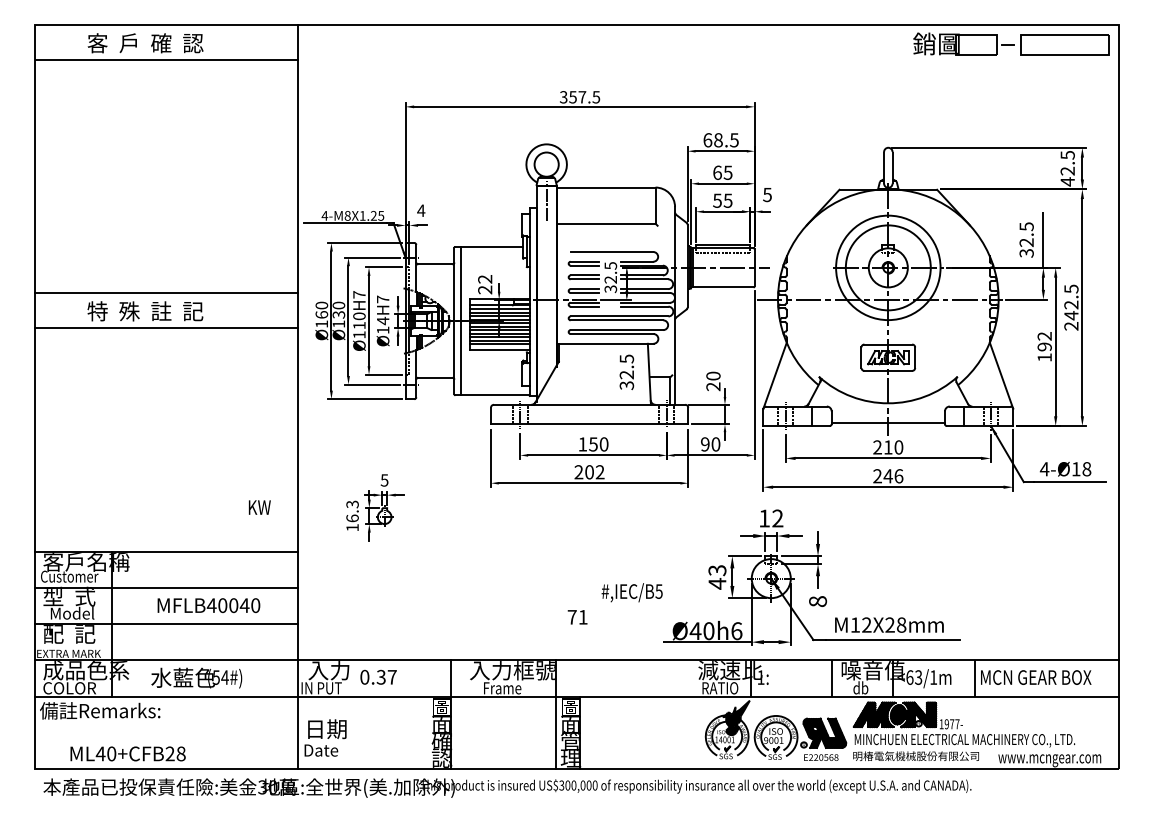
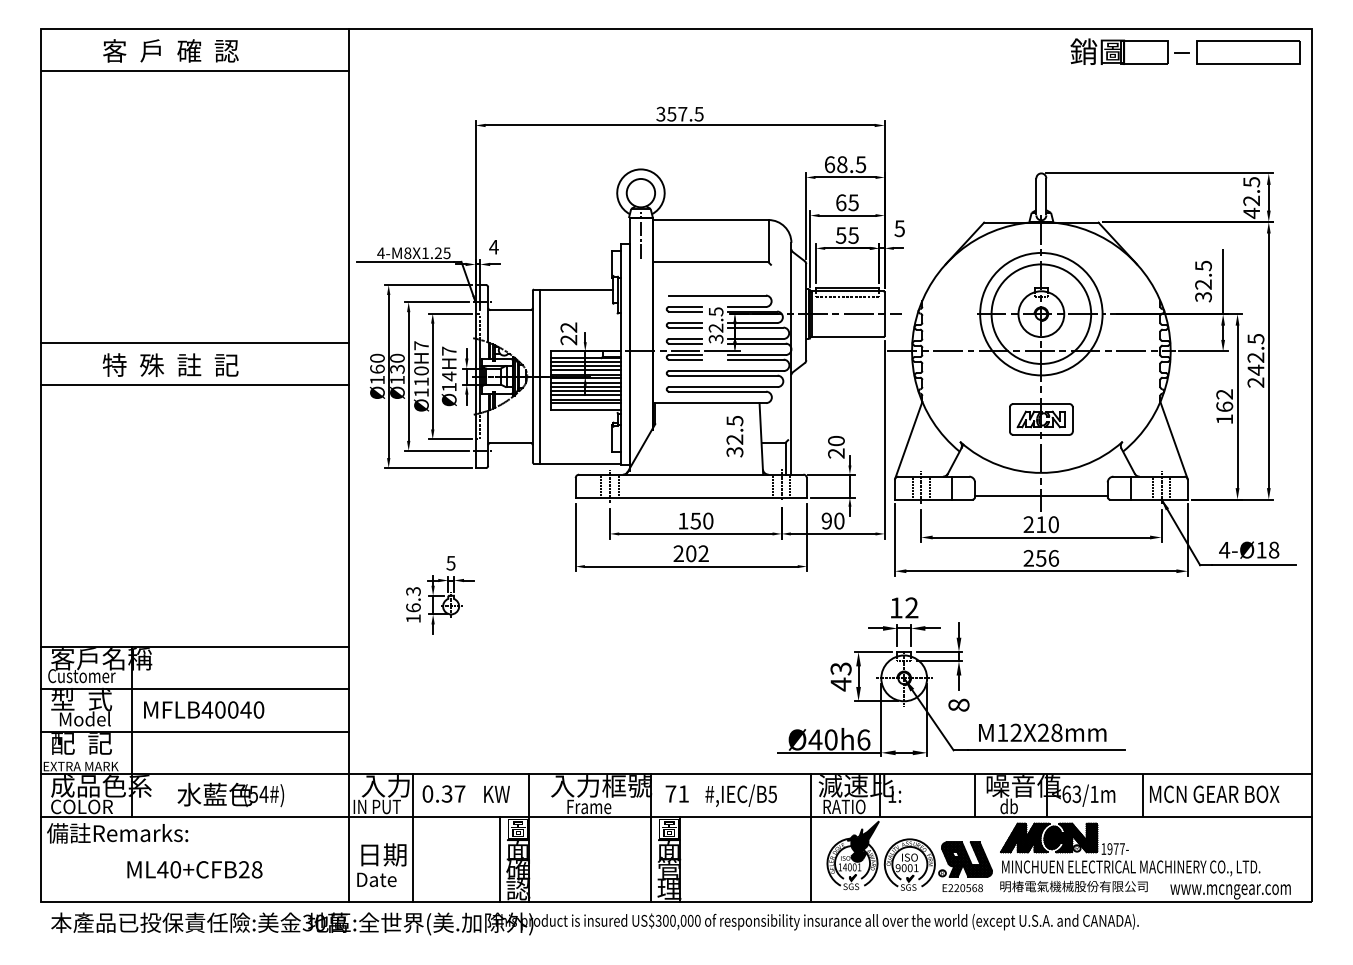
text: (1044, 346) -> (1224, 406), 192 -> 162
text: (887, 476) -> (1040, 558), 246 -> 256
text: (259, 507) -> (496, 794), moved
text: (631, 592) -> (740, 795), moved
text: (208, 605) -> (203, 709), moved
text: (577, 617) -> (677, 794), moved
line: (352, 714) -> (413, 837), added
line: (691, 714) -> (810, 837), added
line: (426, 732) -> (500, 858), added
text: (127, 753) -> (194, 869), moved

